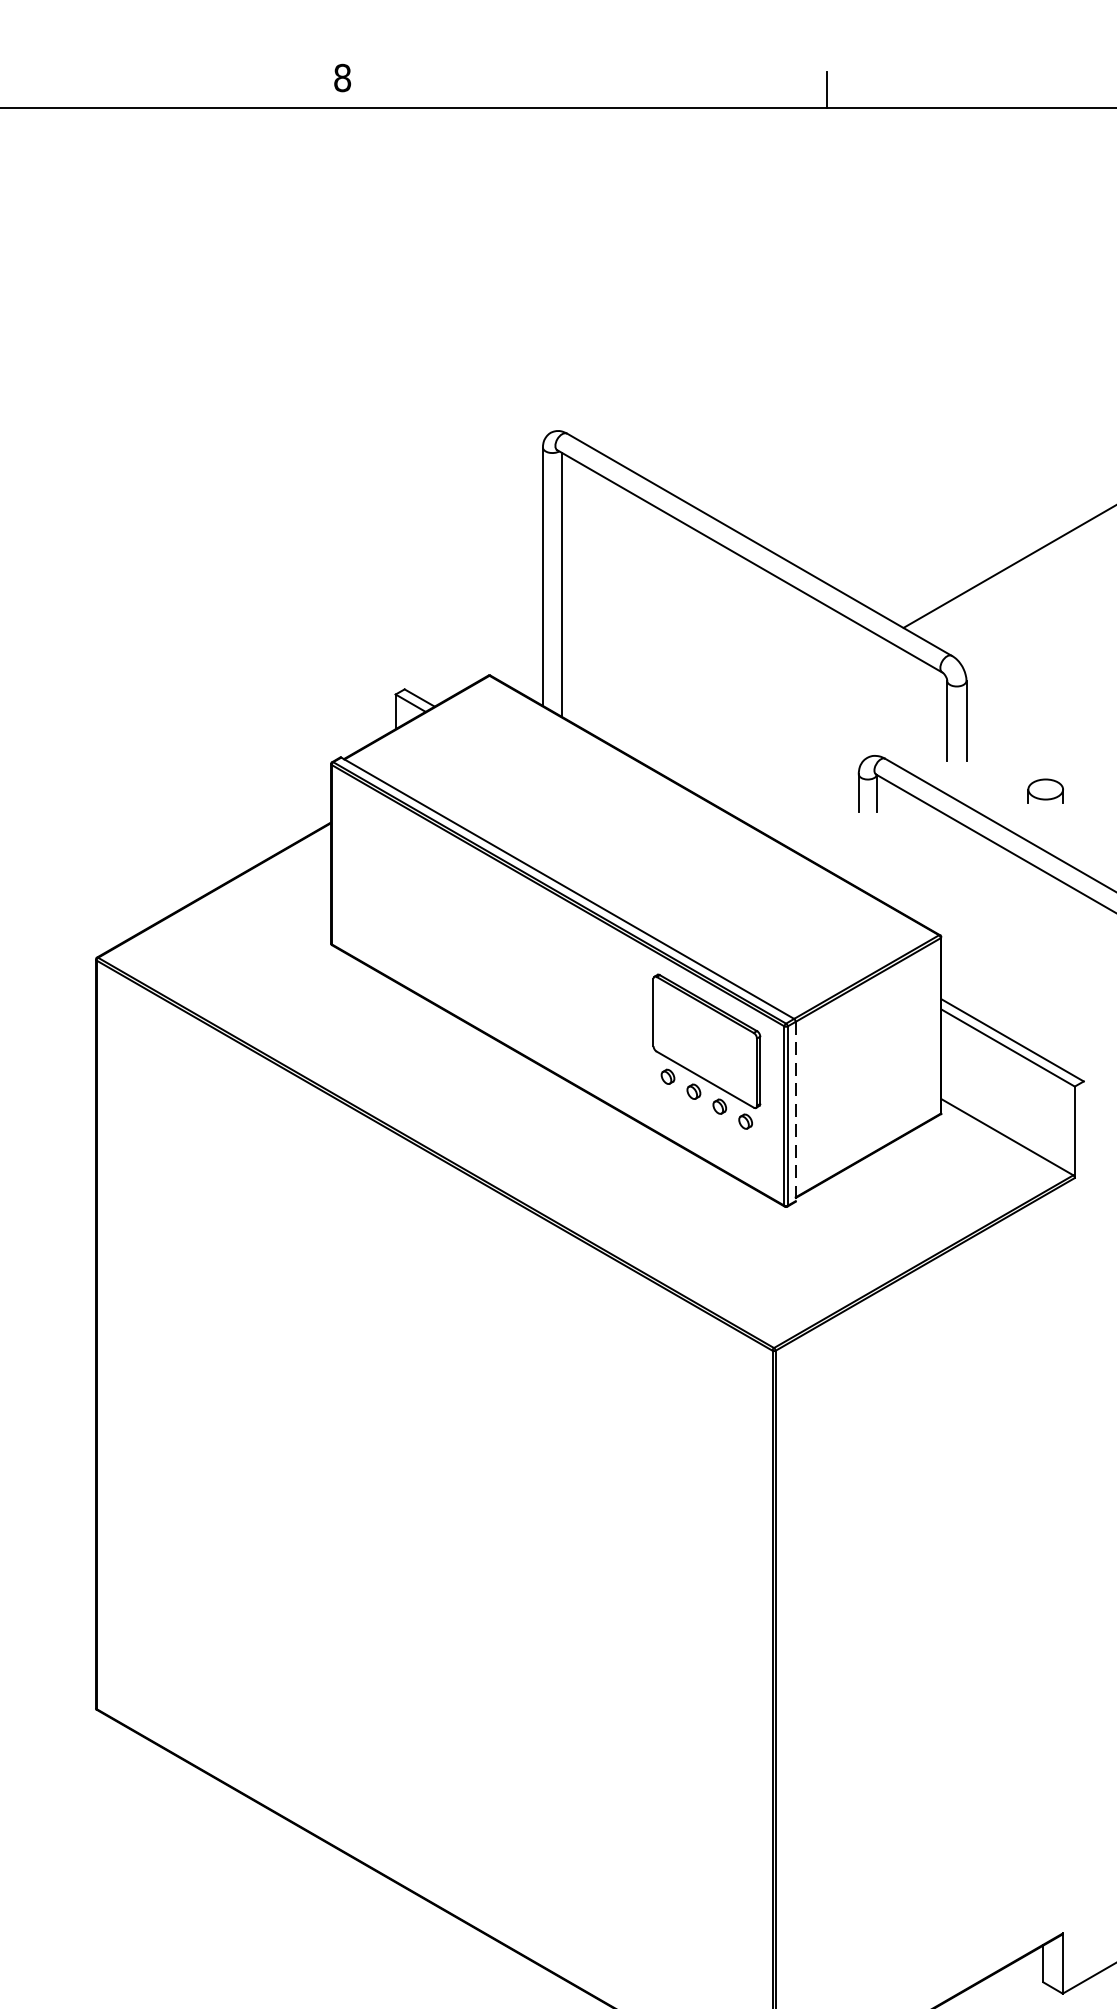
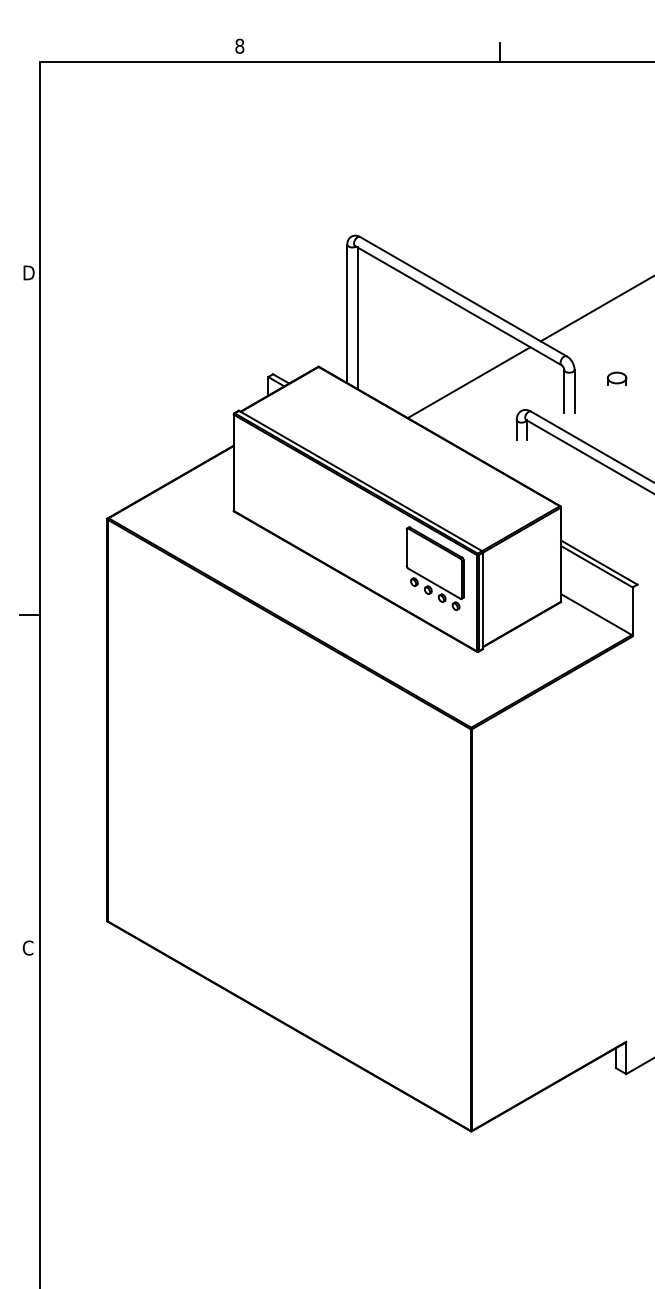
line: (768, 704) -> (468, 382), added
part: (1046, 790) -> (617, 378), moved
line: (796, 1112) -> (483, 601), dashed -> solid

